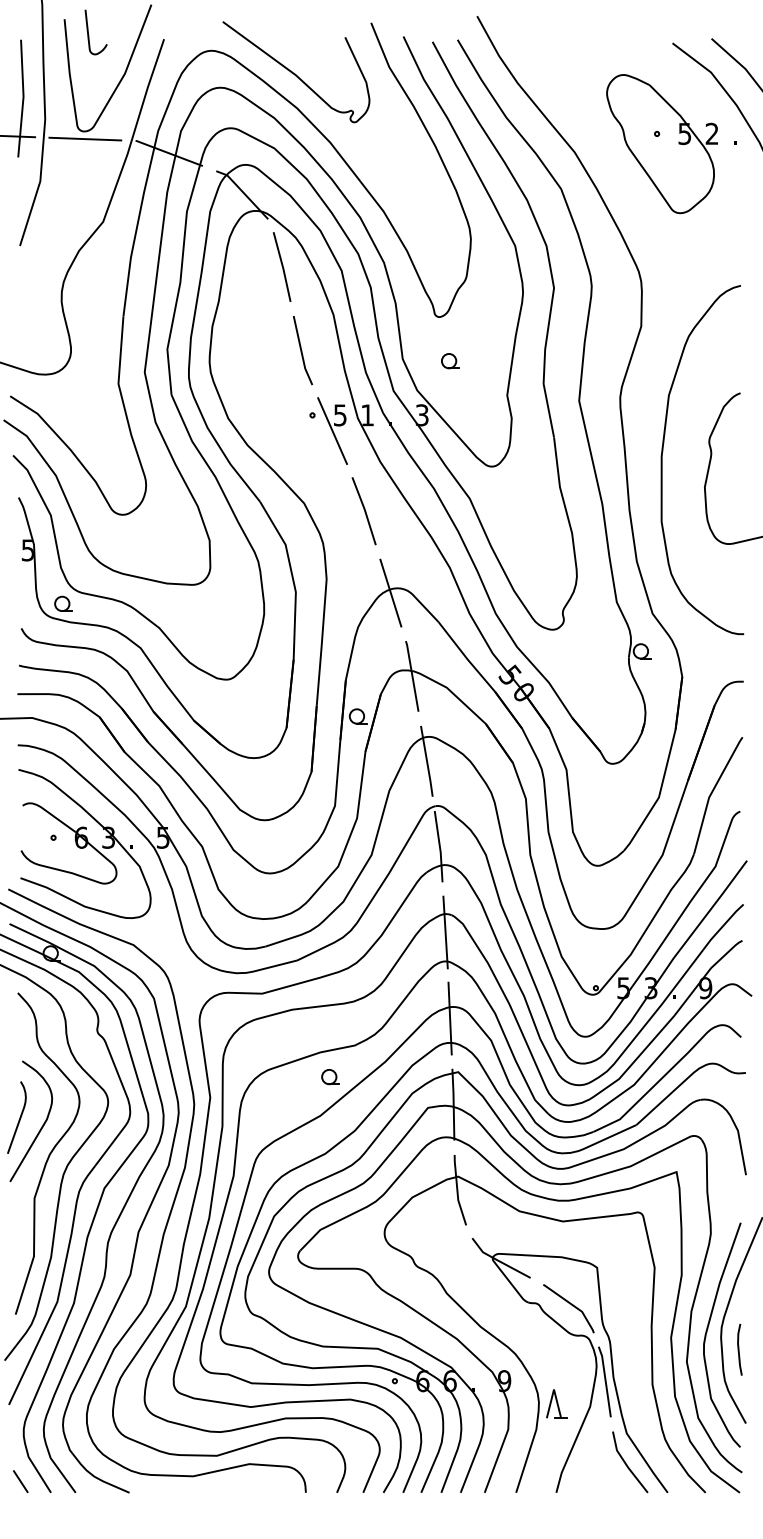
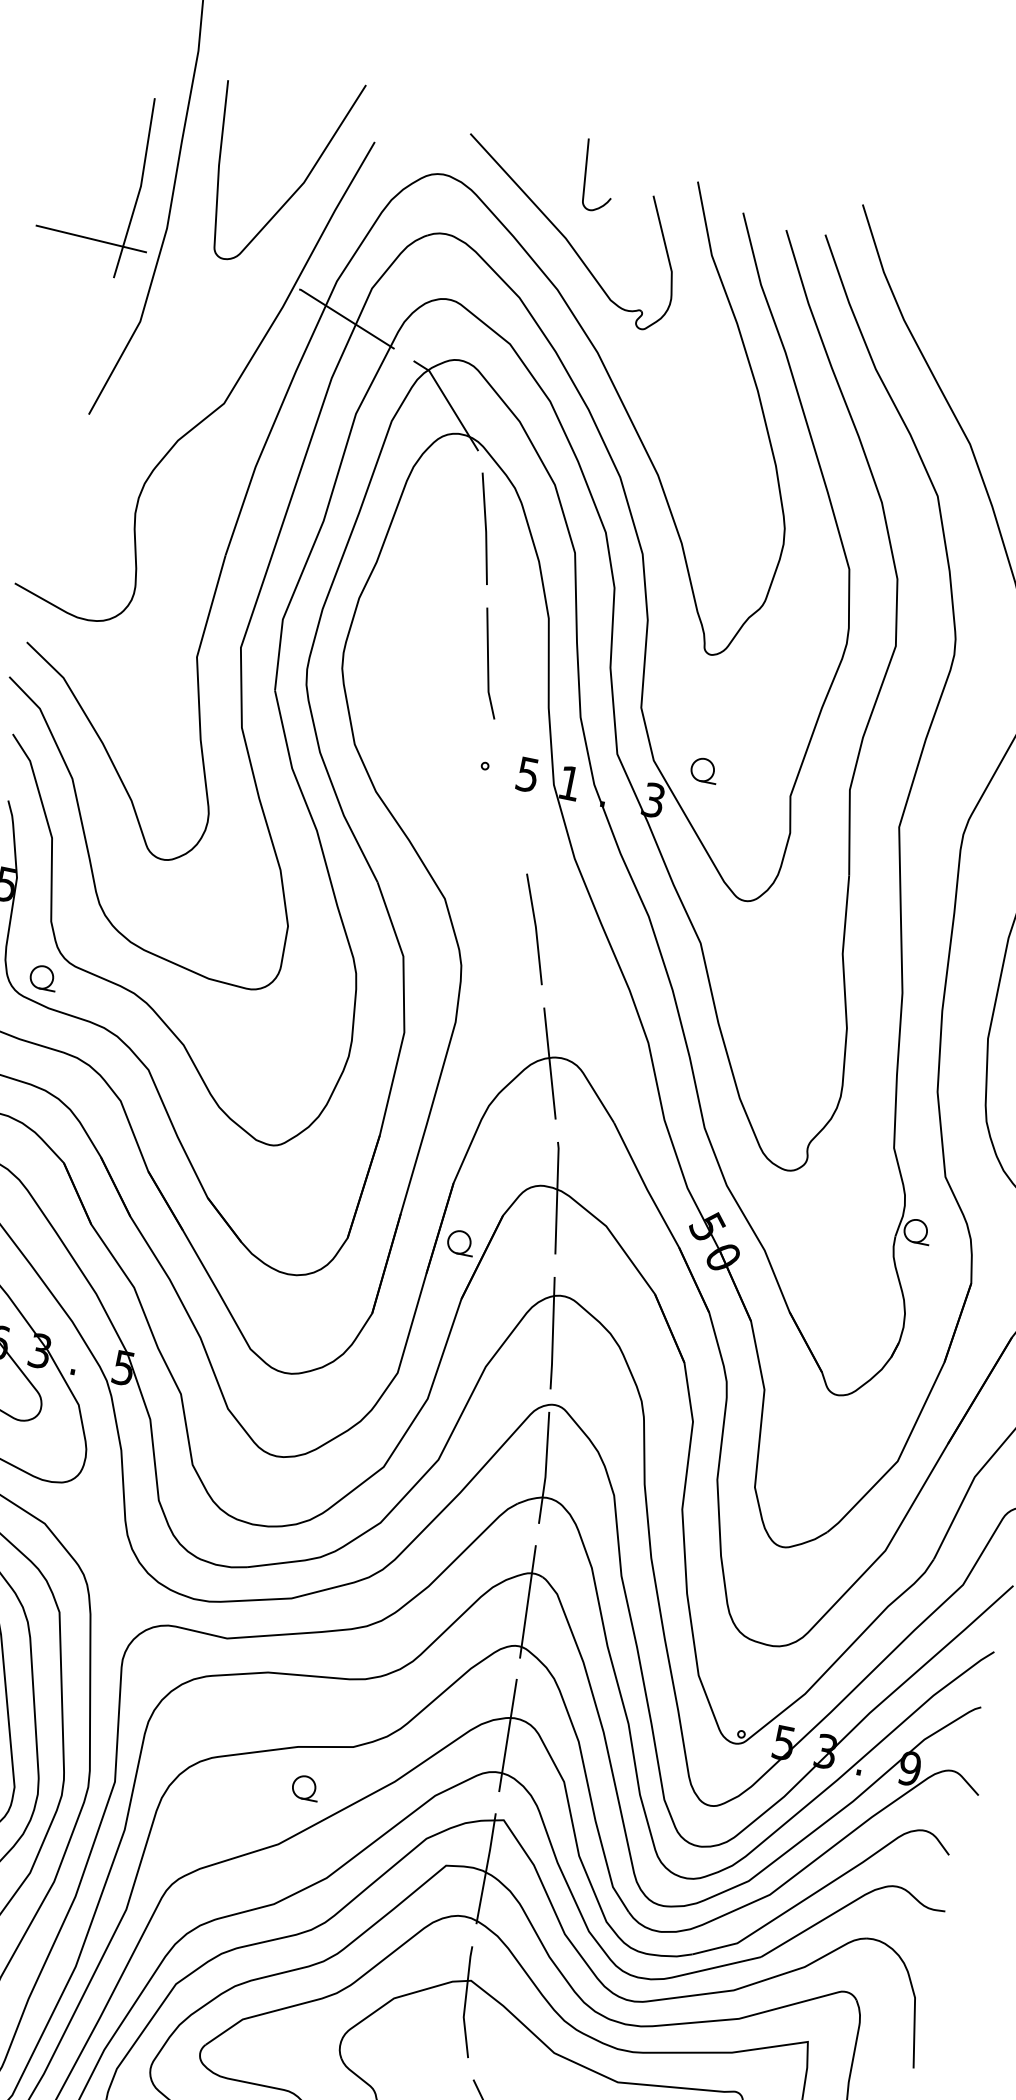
curve: (89, 34) -> (587, 177), moved
line: (85, 138) -> (223, 269), removed
part: (450, 361) -> (704, 771), moved
line: (332, 431) -> (510, 797), removed

